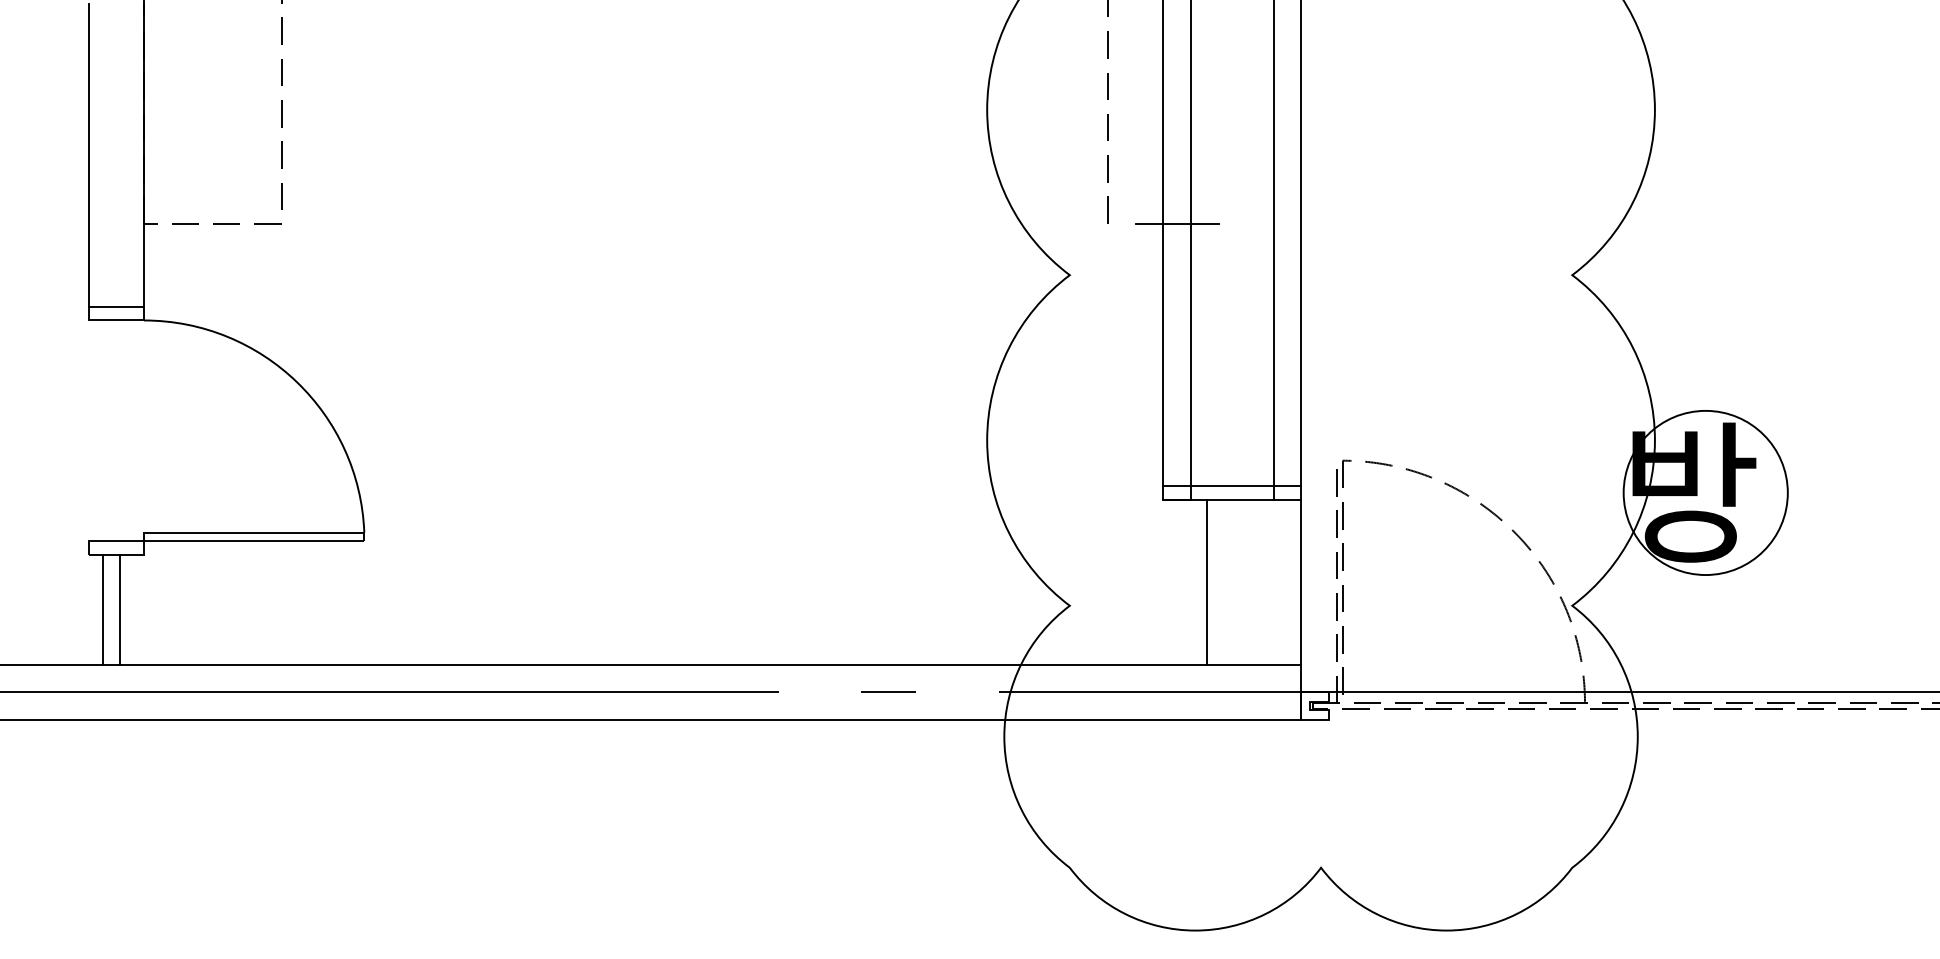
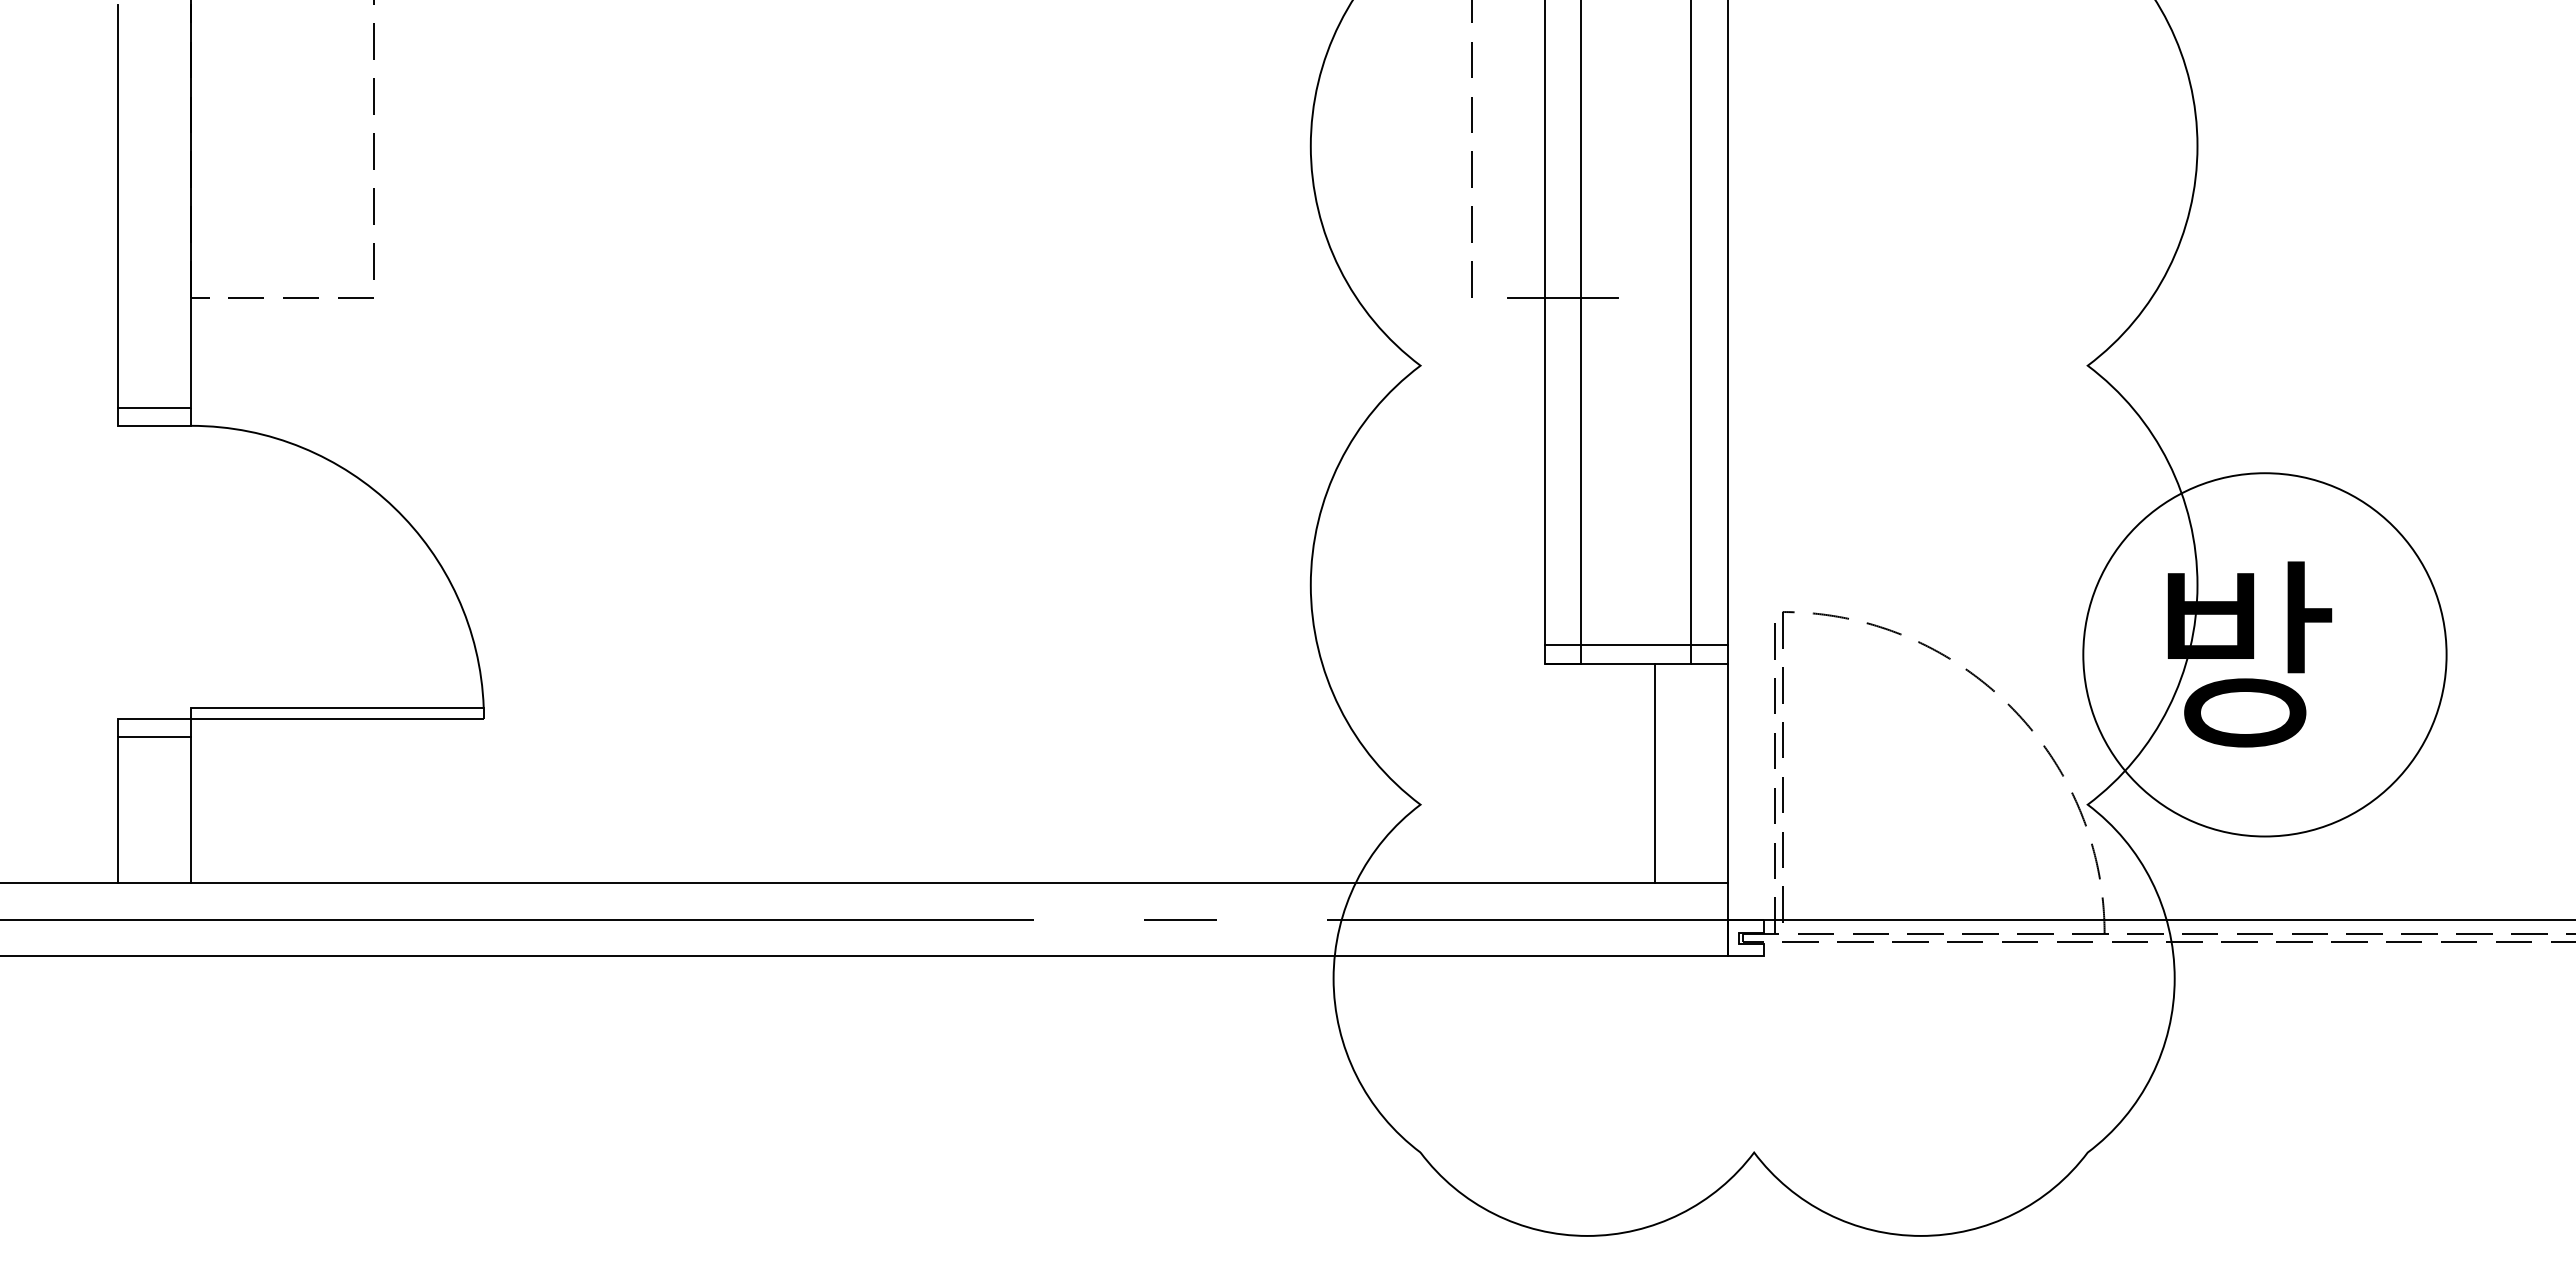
circle: (1705, 492) -> (2264, 654), size x1.67
line: (1206, 582) -> (1654, 773), moved
line: (103, 609) -> (191, 809), moved
line: (120, 609) -> (118, 809), moved

